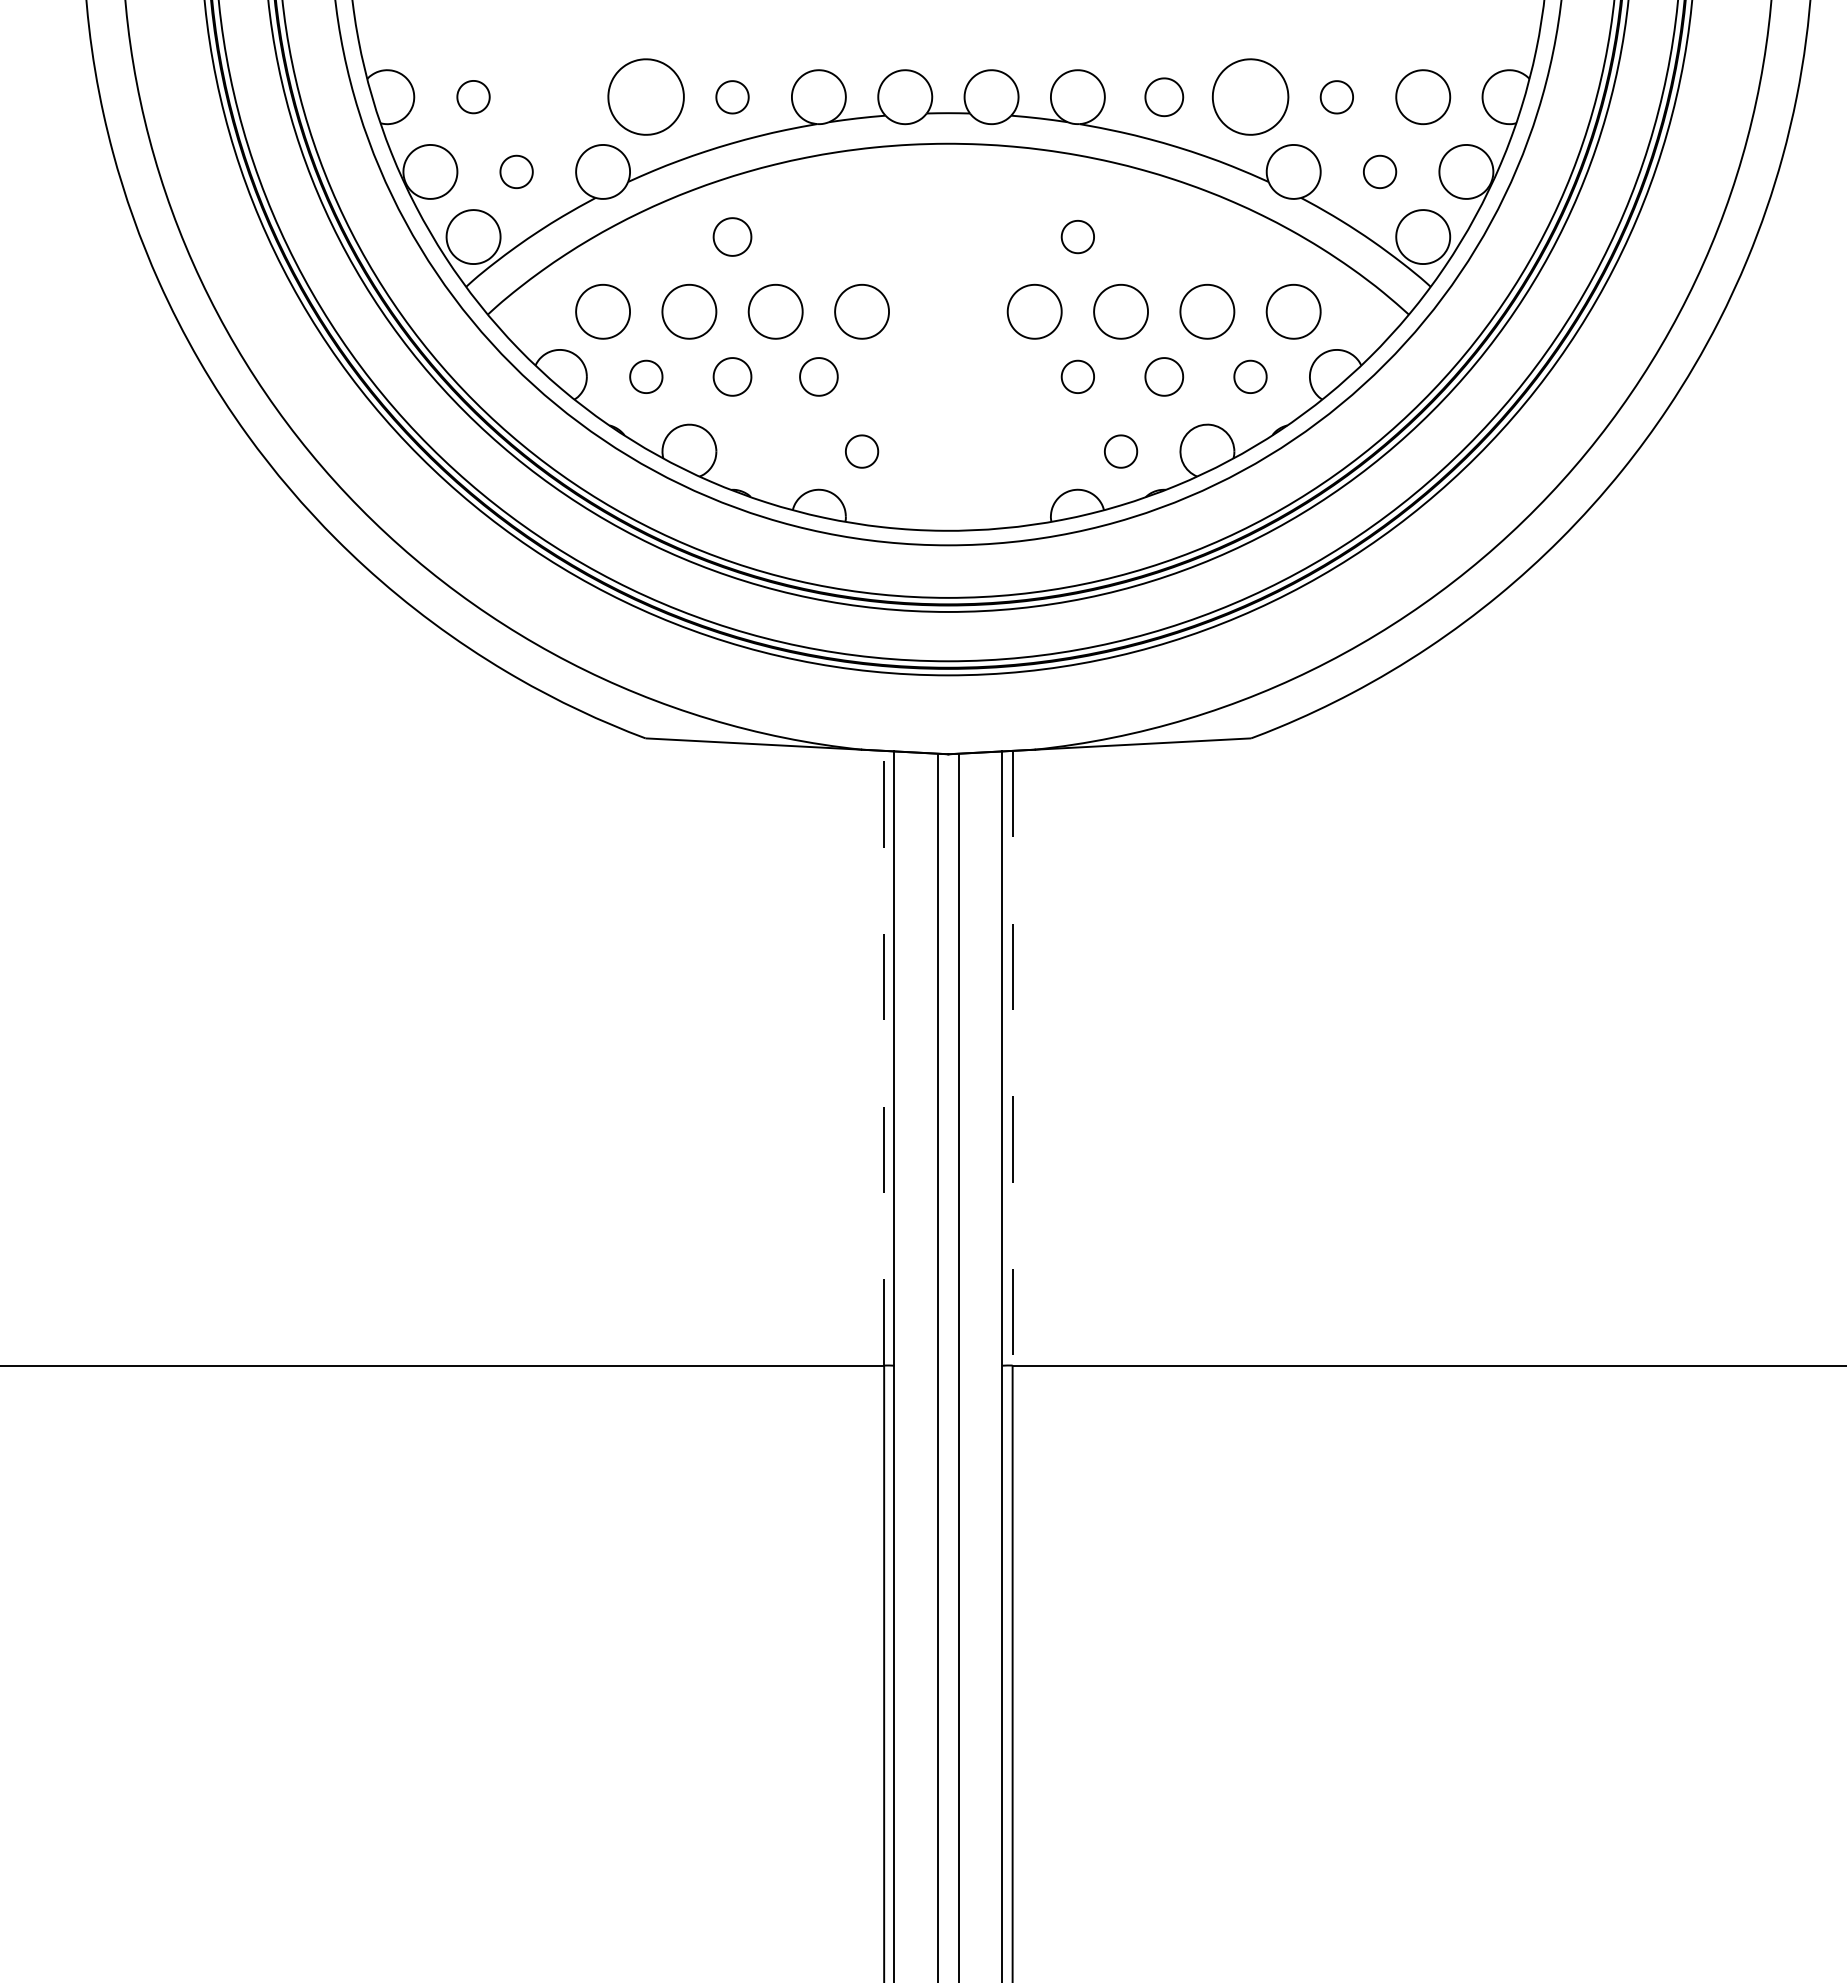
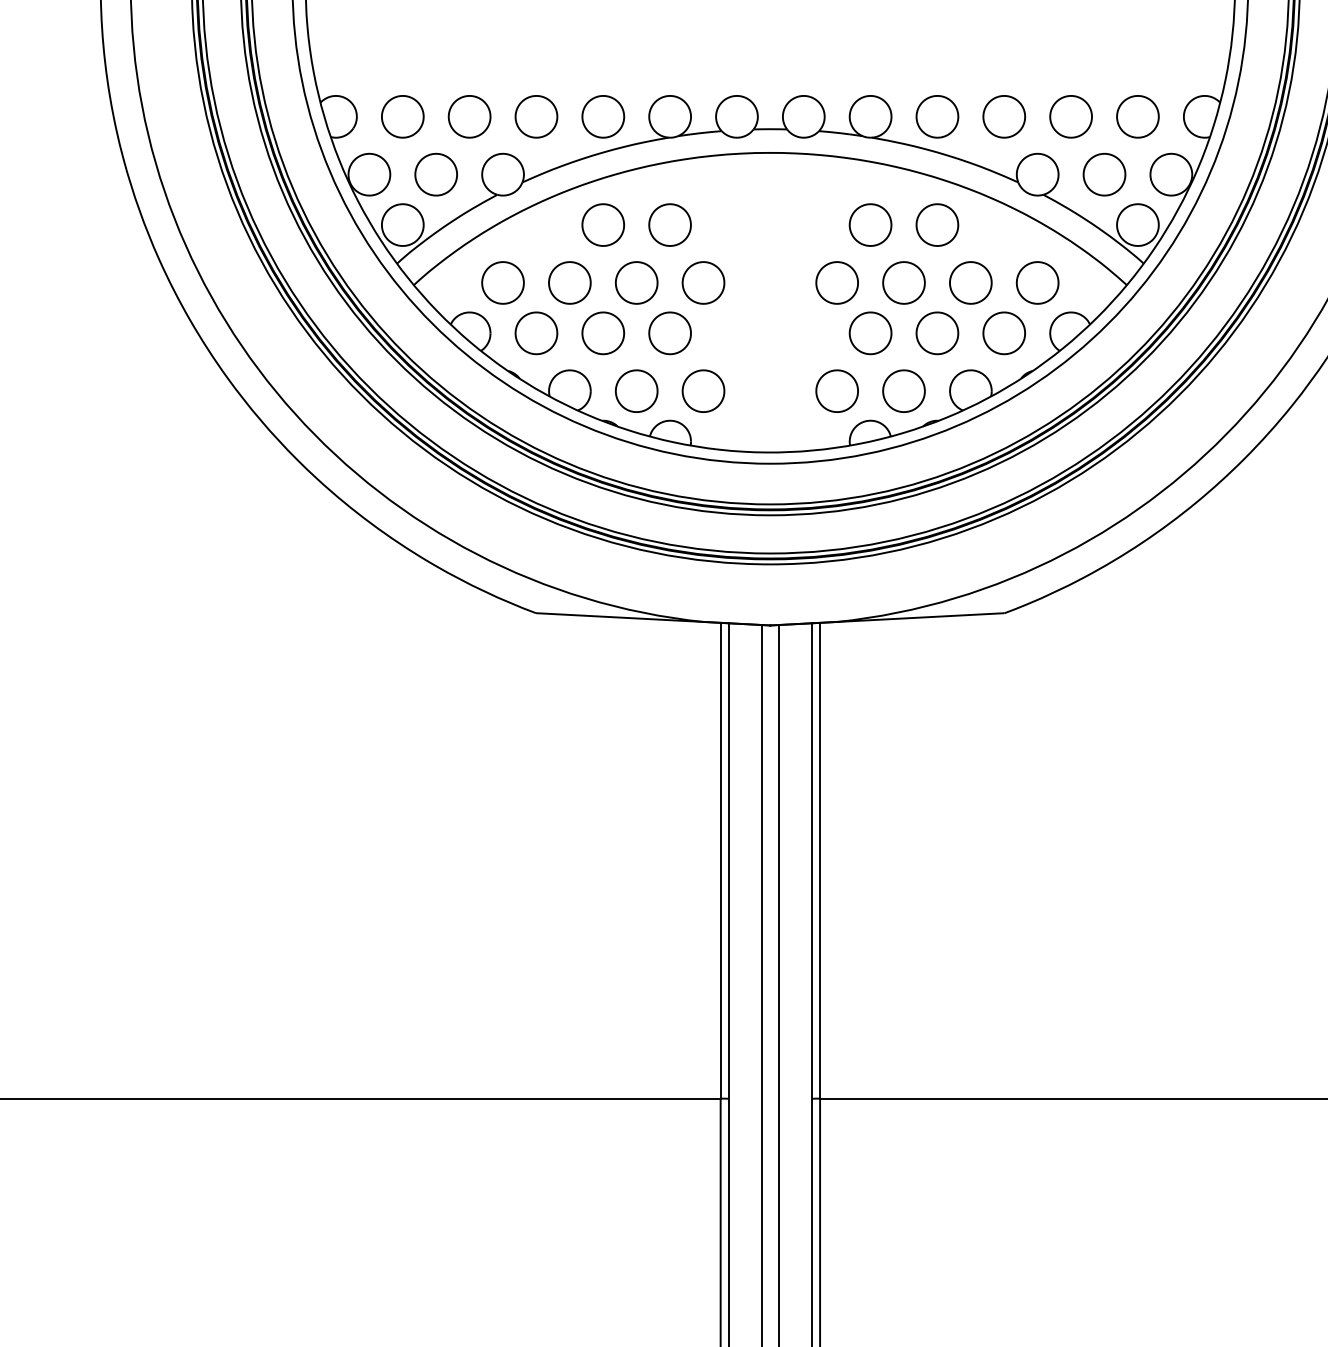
part: (473, 96) -> (402, 116), size x1.67
part: (559, 97) -> (469, 117), added
part: (646, 97) -> (536, 117), size x0.71
part: (732, 97) -> (603, 117), size x1.67
part: (1164, 97) -> (937, 117), size x1.43
part: (1250, 97) -> (1004, 117), size x0.71
part: (1336, 97) -> (1070, 117), size x1.67
part: (516, 171) -> (436, 174), size x1.67
part: (1379, 171) -> (1104, 174), size x1.67
part: (732, 236) -> (603, 224), size x1.43
part: (818, 236) -> (669, 224), added
part: (1077, 236) -> (870, 224), size x1.67
part: (1164, 236) -> (937, 224), added
part: (646, 376) -> (536, 333), size x1.67
part: (732, 376) -> (603, 333), size x1.43
part: (818, 376) -> (669, 333), size x1.43
part: (1077, 376) -> (870, 333), size x1.67
part: (1164, 376) -> (937, 333), size x1.43
part: (1250, 376) -> (1004, 333), size x1.67
part: (775, 451) -> (636, 391), added
part: (861, 451) -> (703, 391), size x1.67
part: (1034, 451) -> (837, 391), added
part: (1120, 451) -> (903, 391), size x1.67
line: (884, 1057) -> (720, 860), dashed -> solid
line: (1012, 1058) -> (819, 860), dashed -> solid

